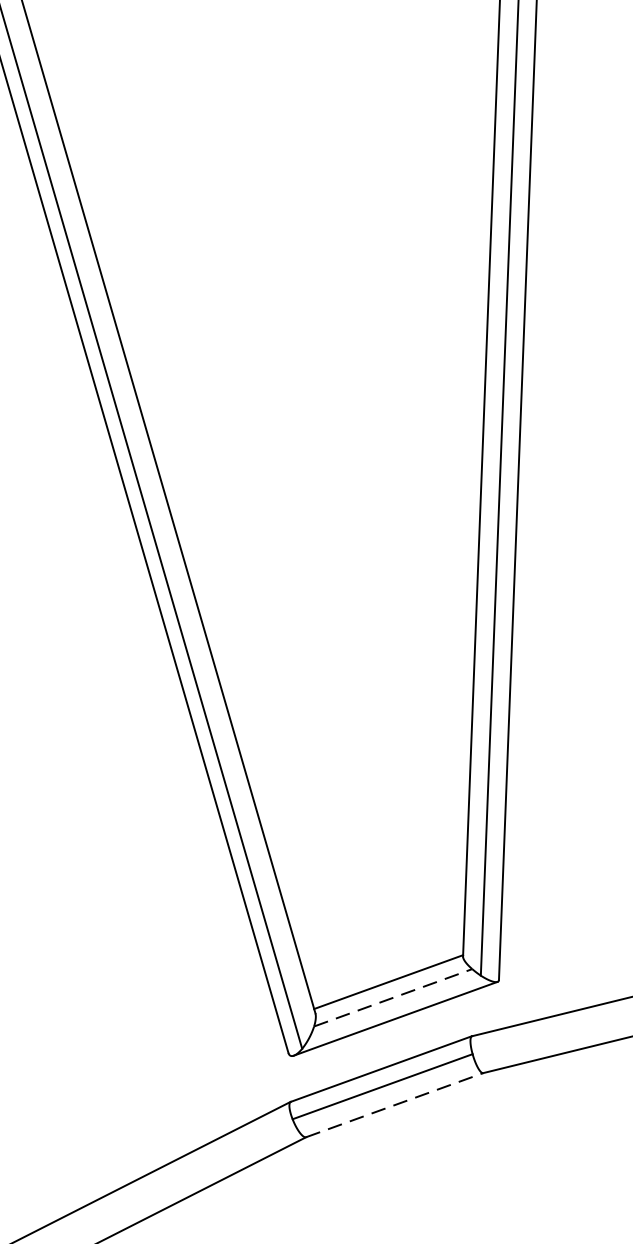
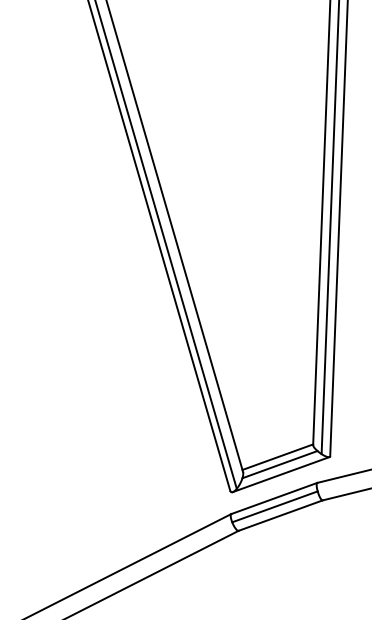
line: (394, 997) -> (280, 464), dashed -> solid
line: (394, 1104) -> (280, 515), dashed -> solid

